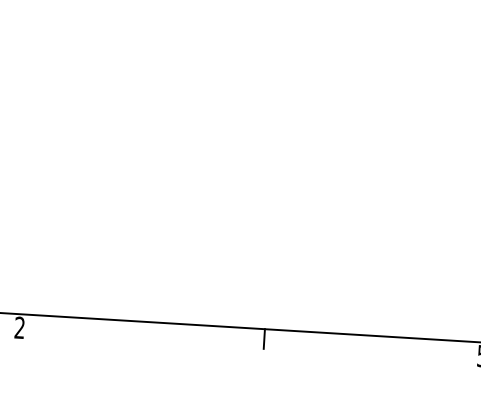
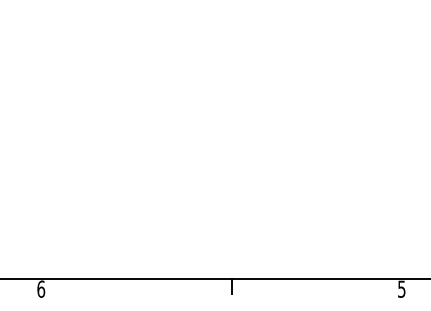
text: (20, 326) -> (41, 288), 2 -> 6

